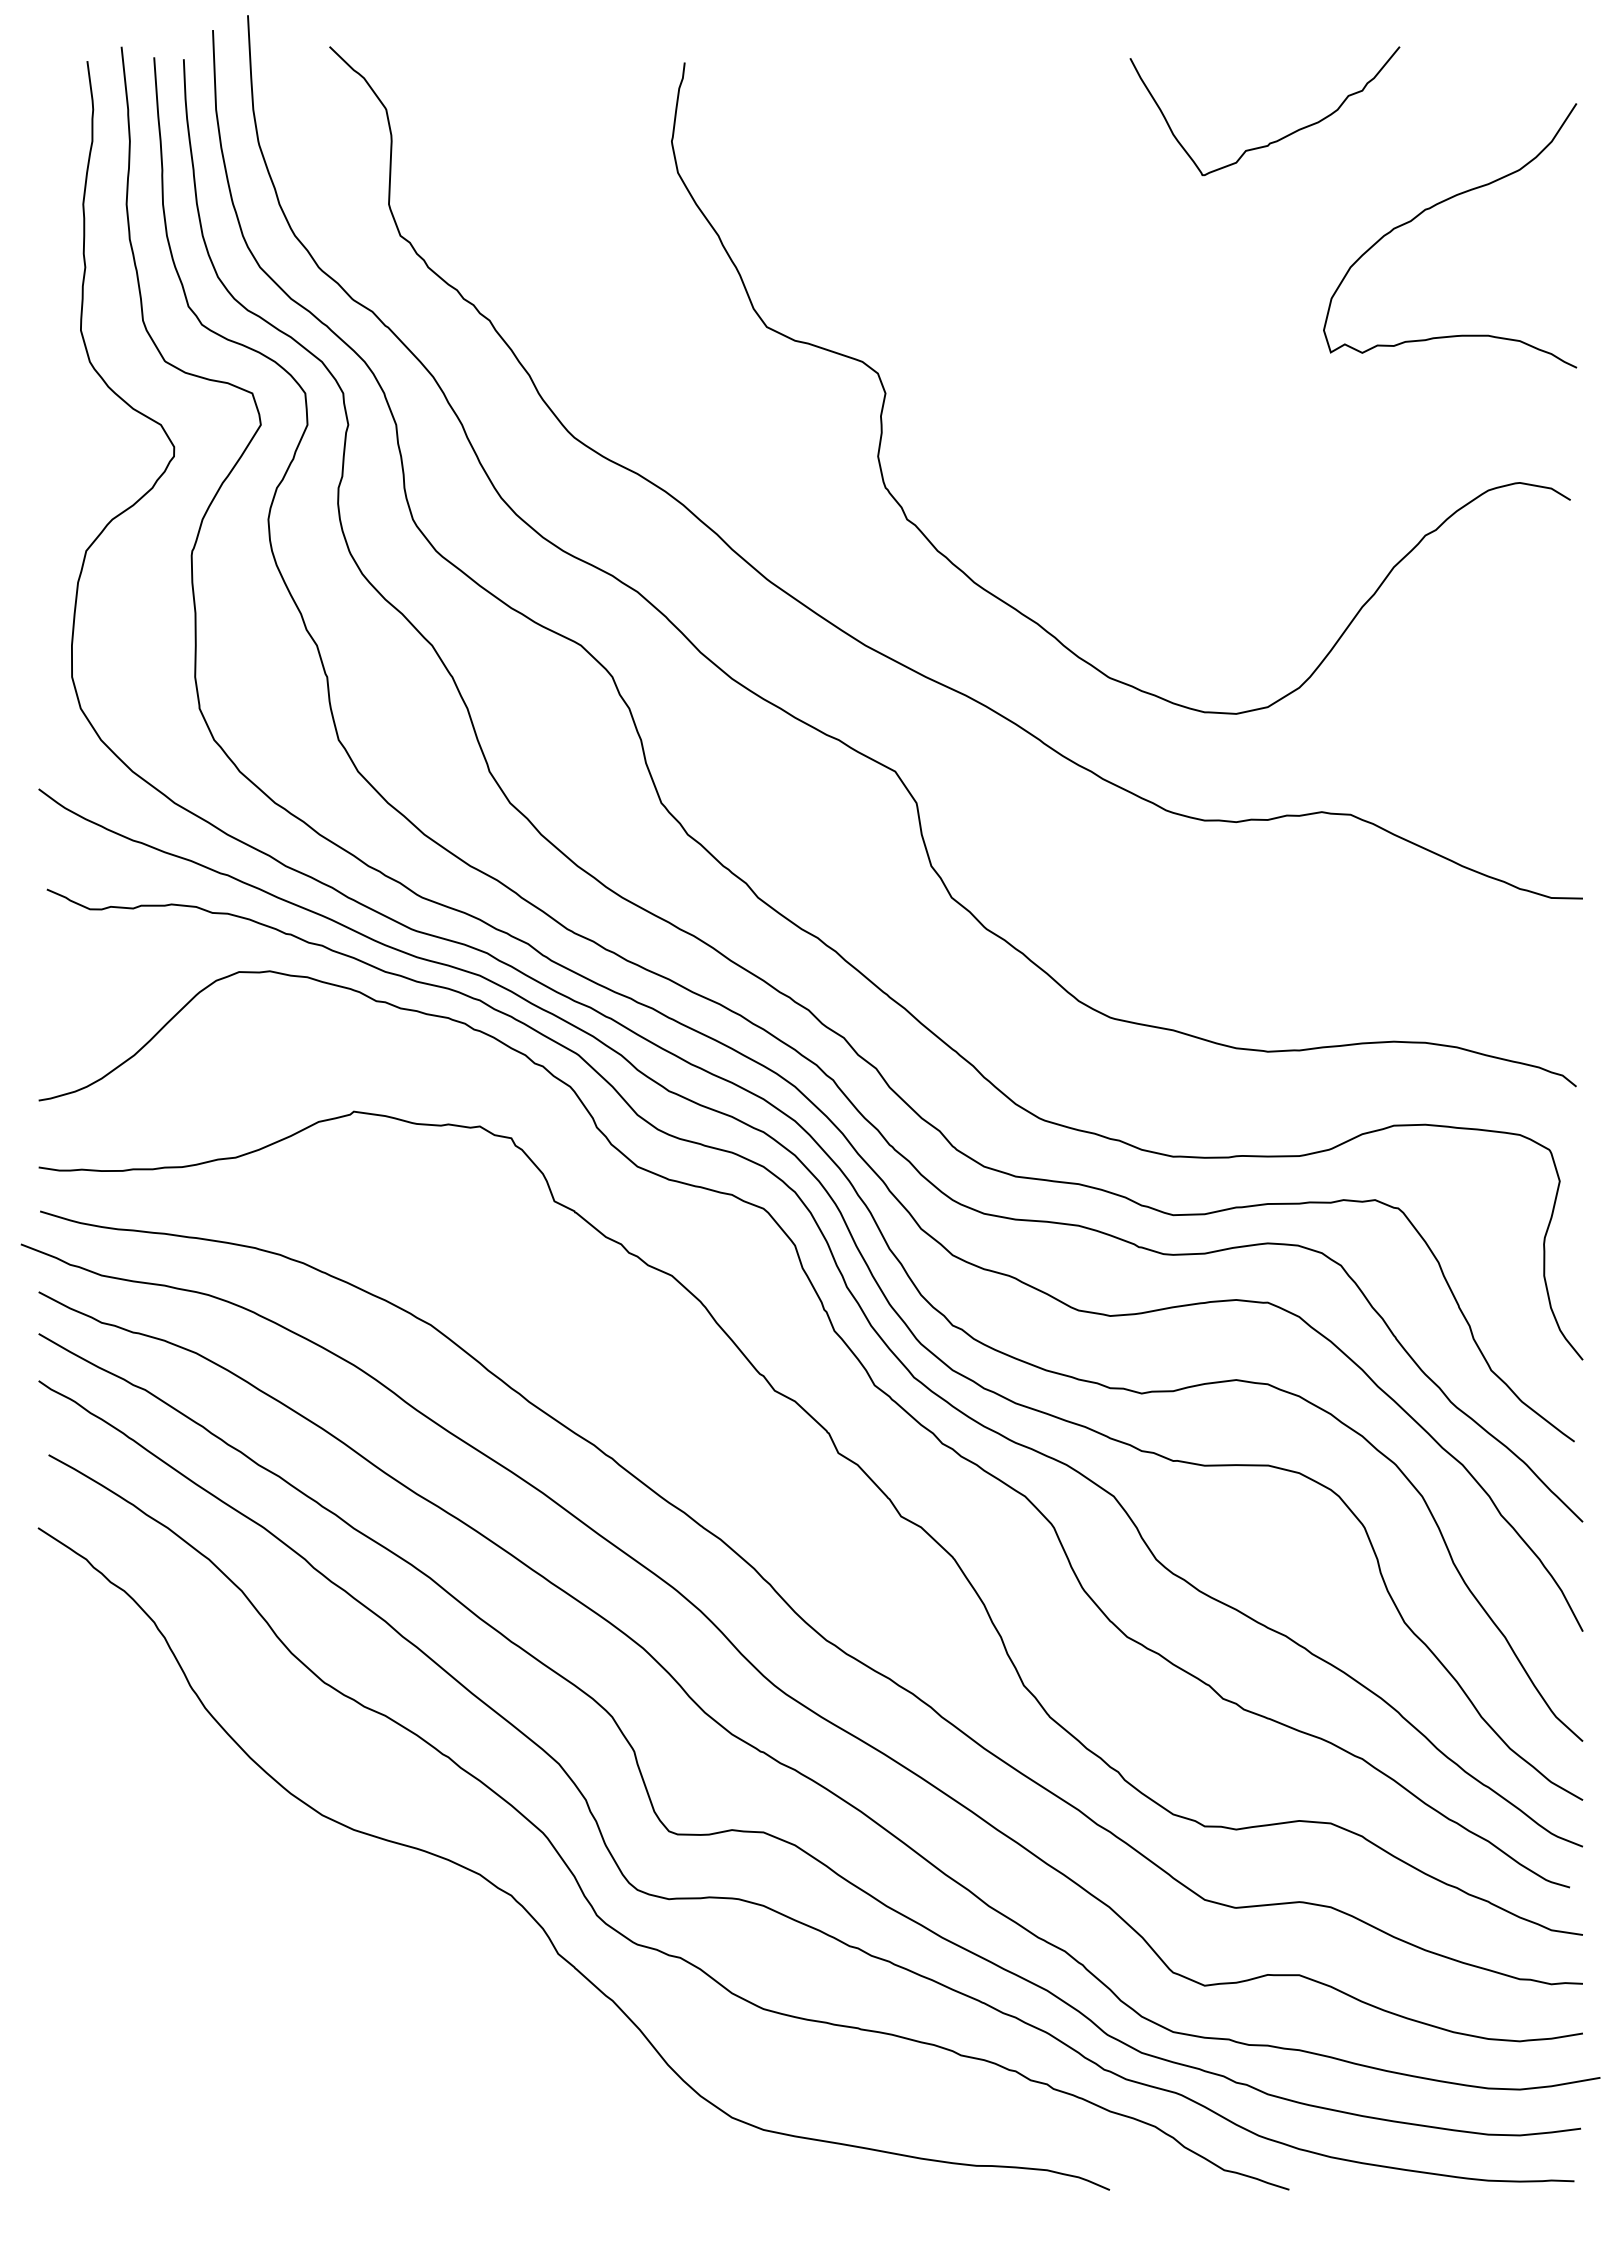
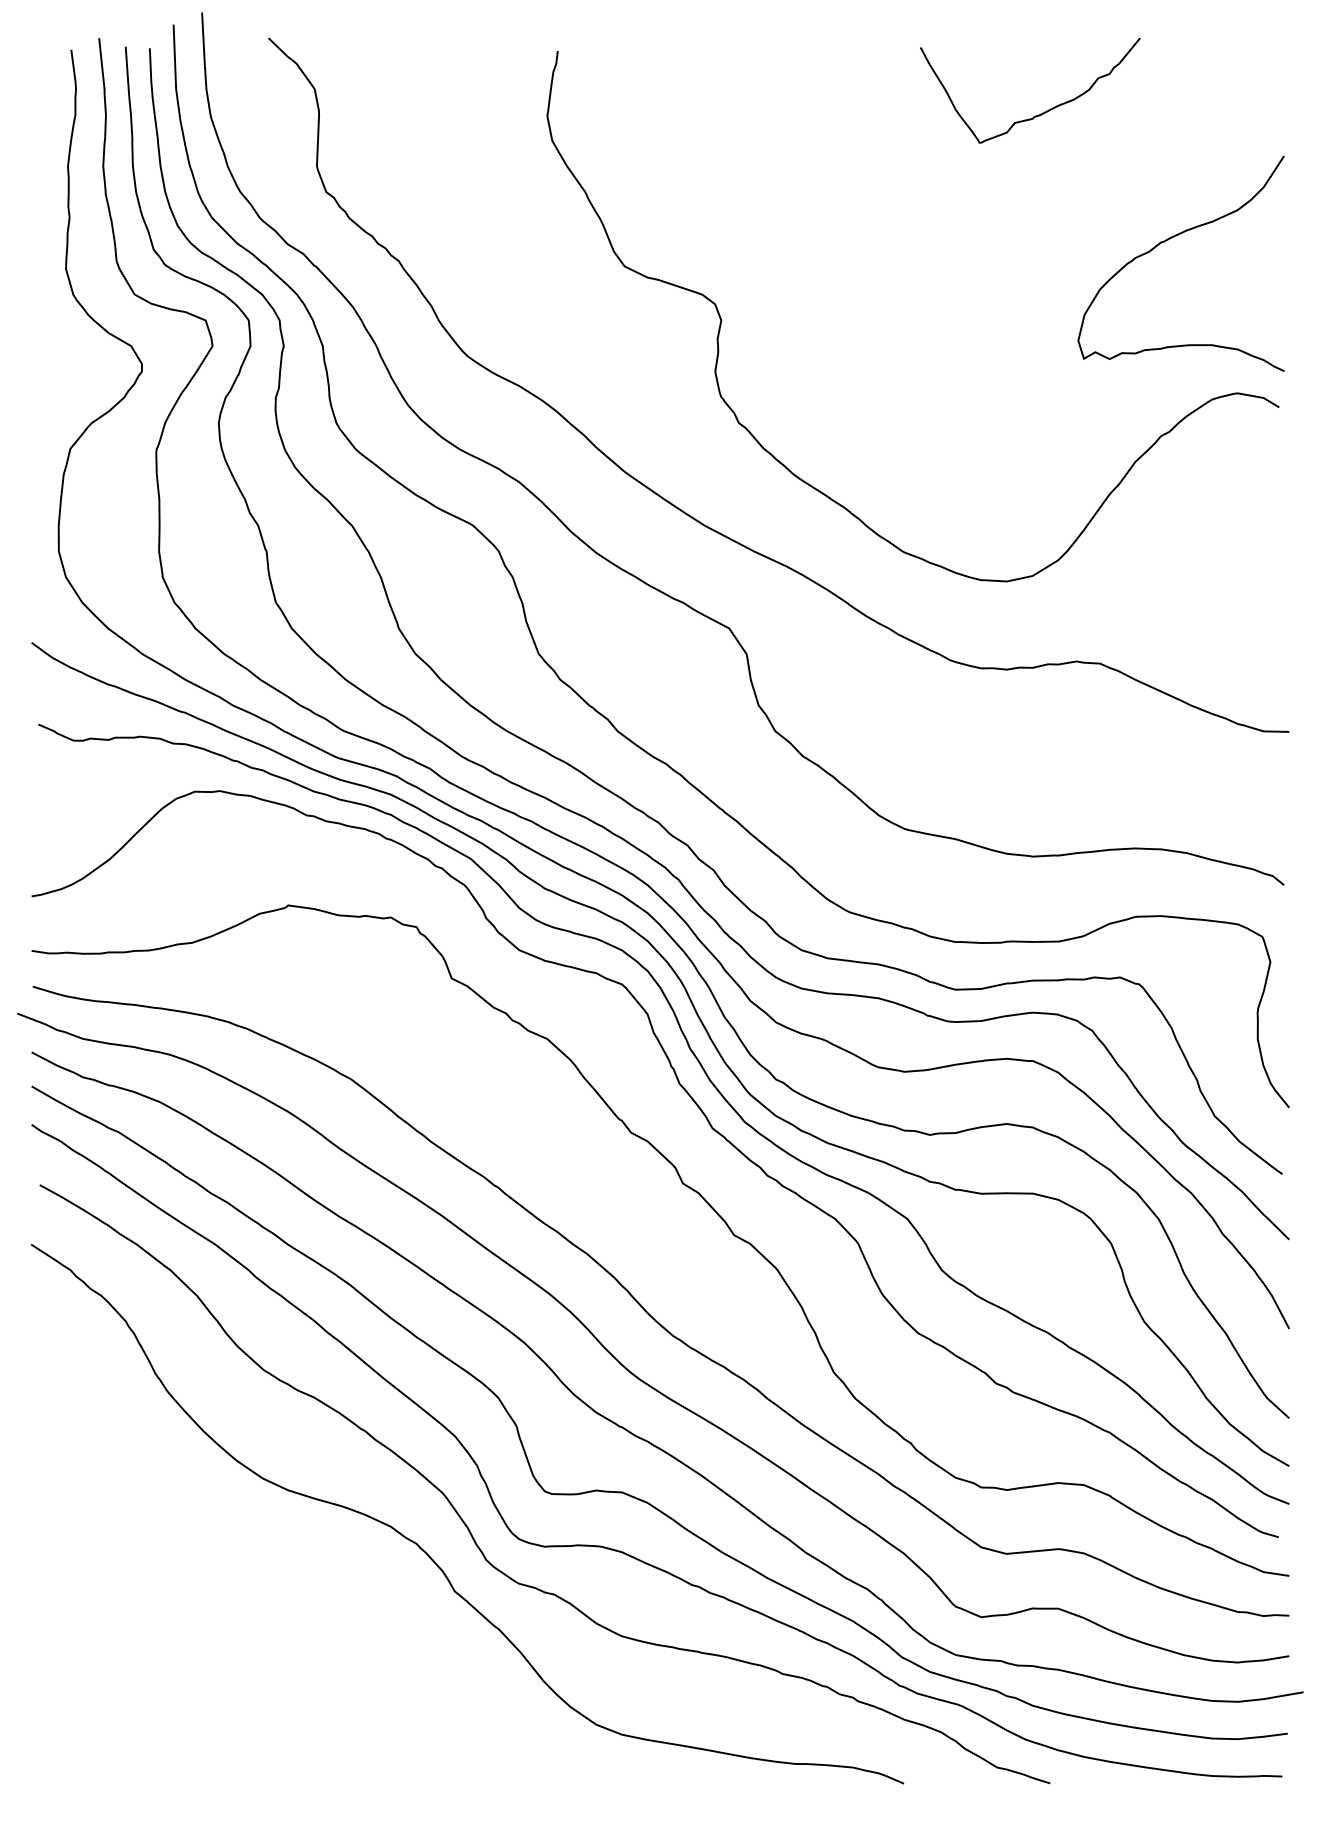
curve: (1435, 206) -> (1169, 239), moved

